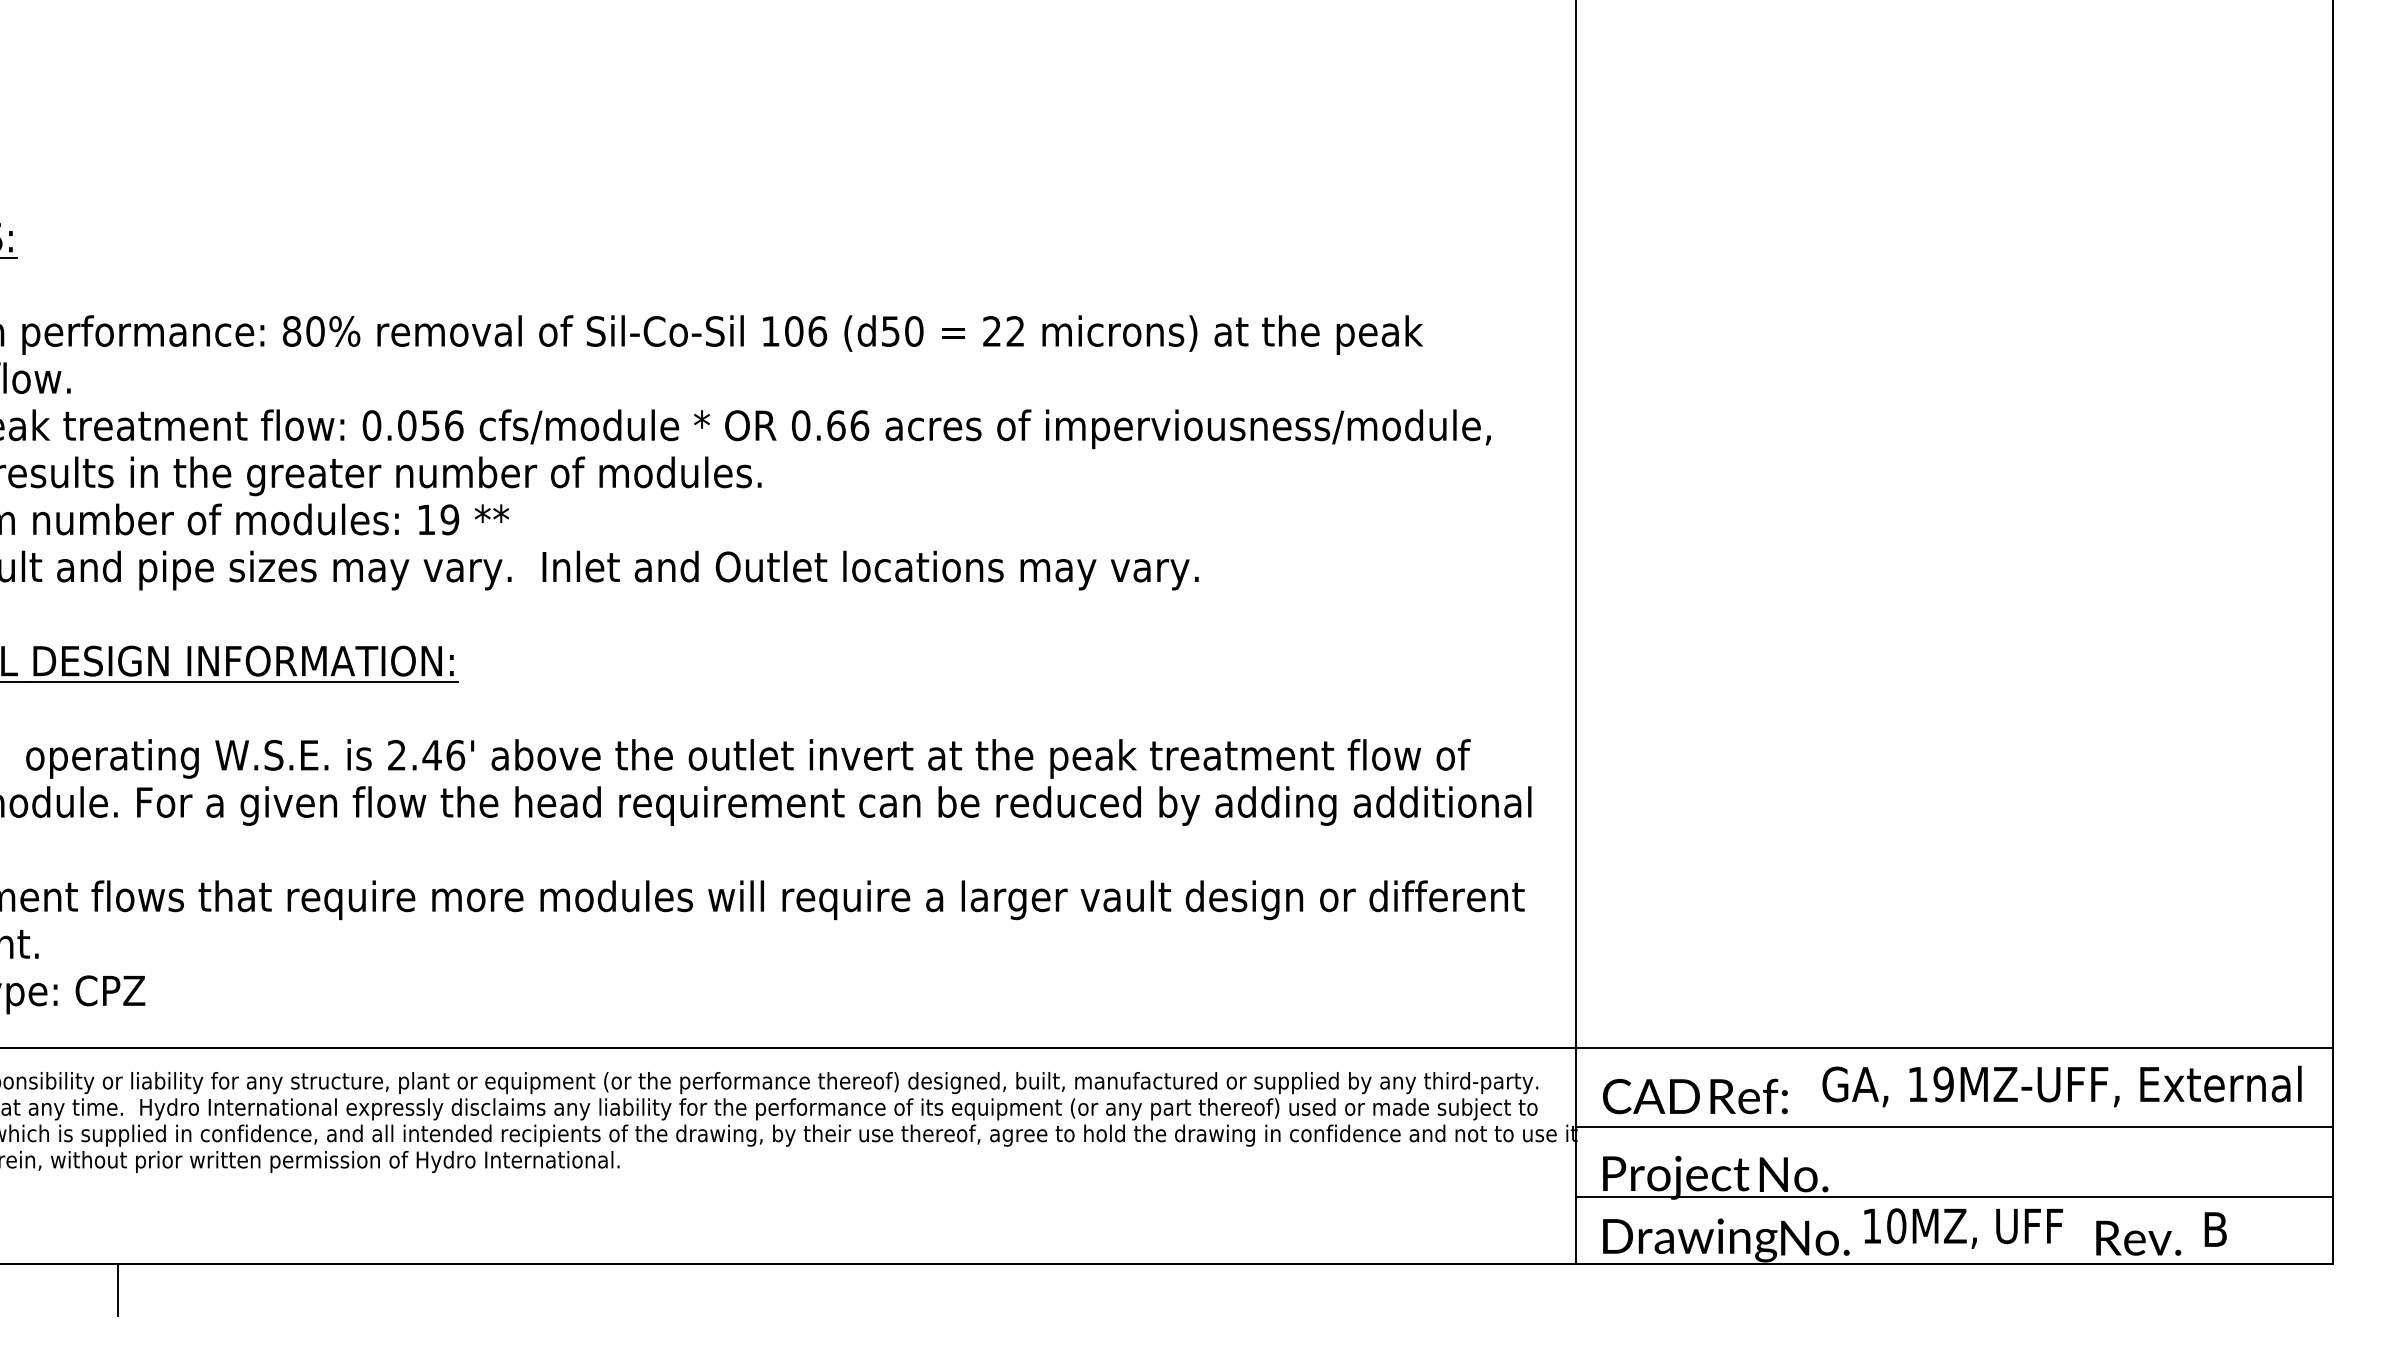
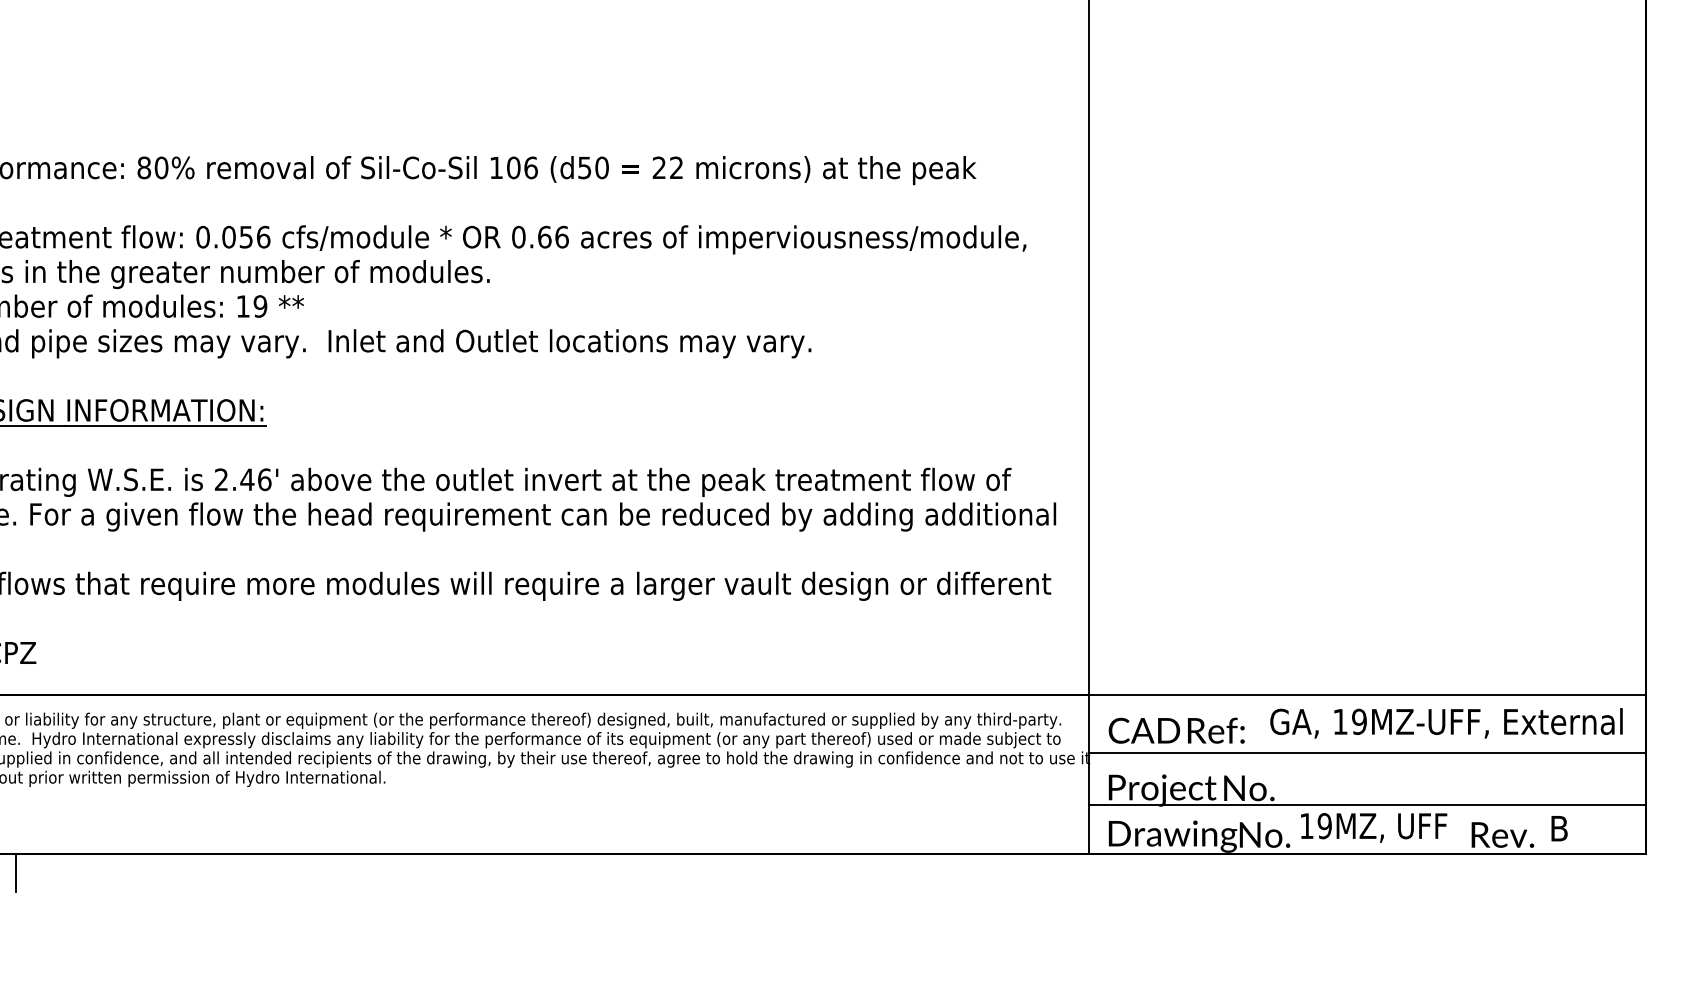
text: (1896, 1226) -> (1324, 826), 10MZ, -> 19MZ,

